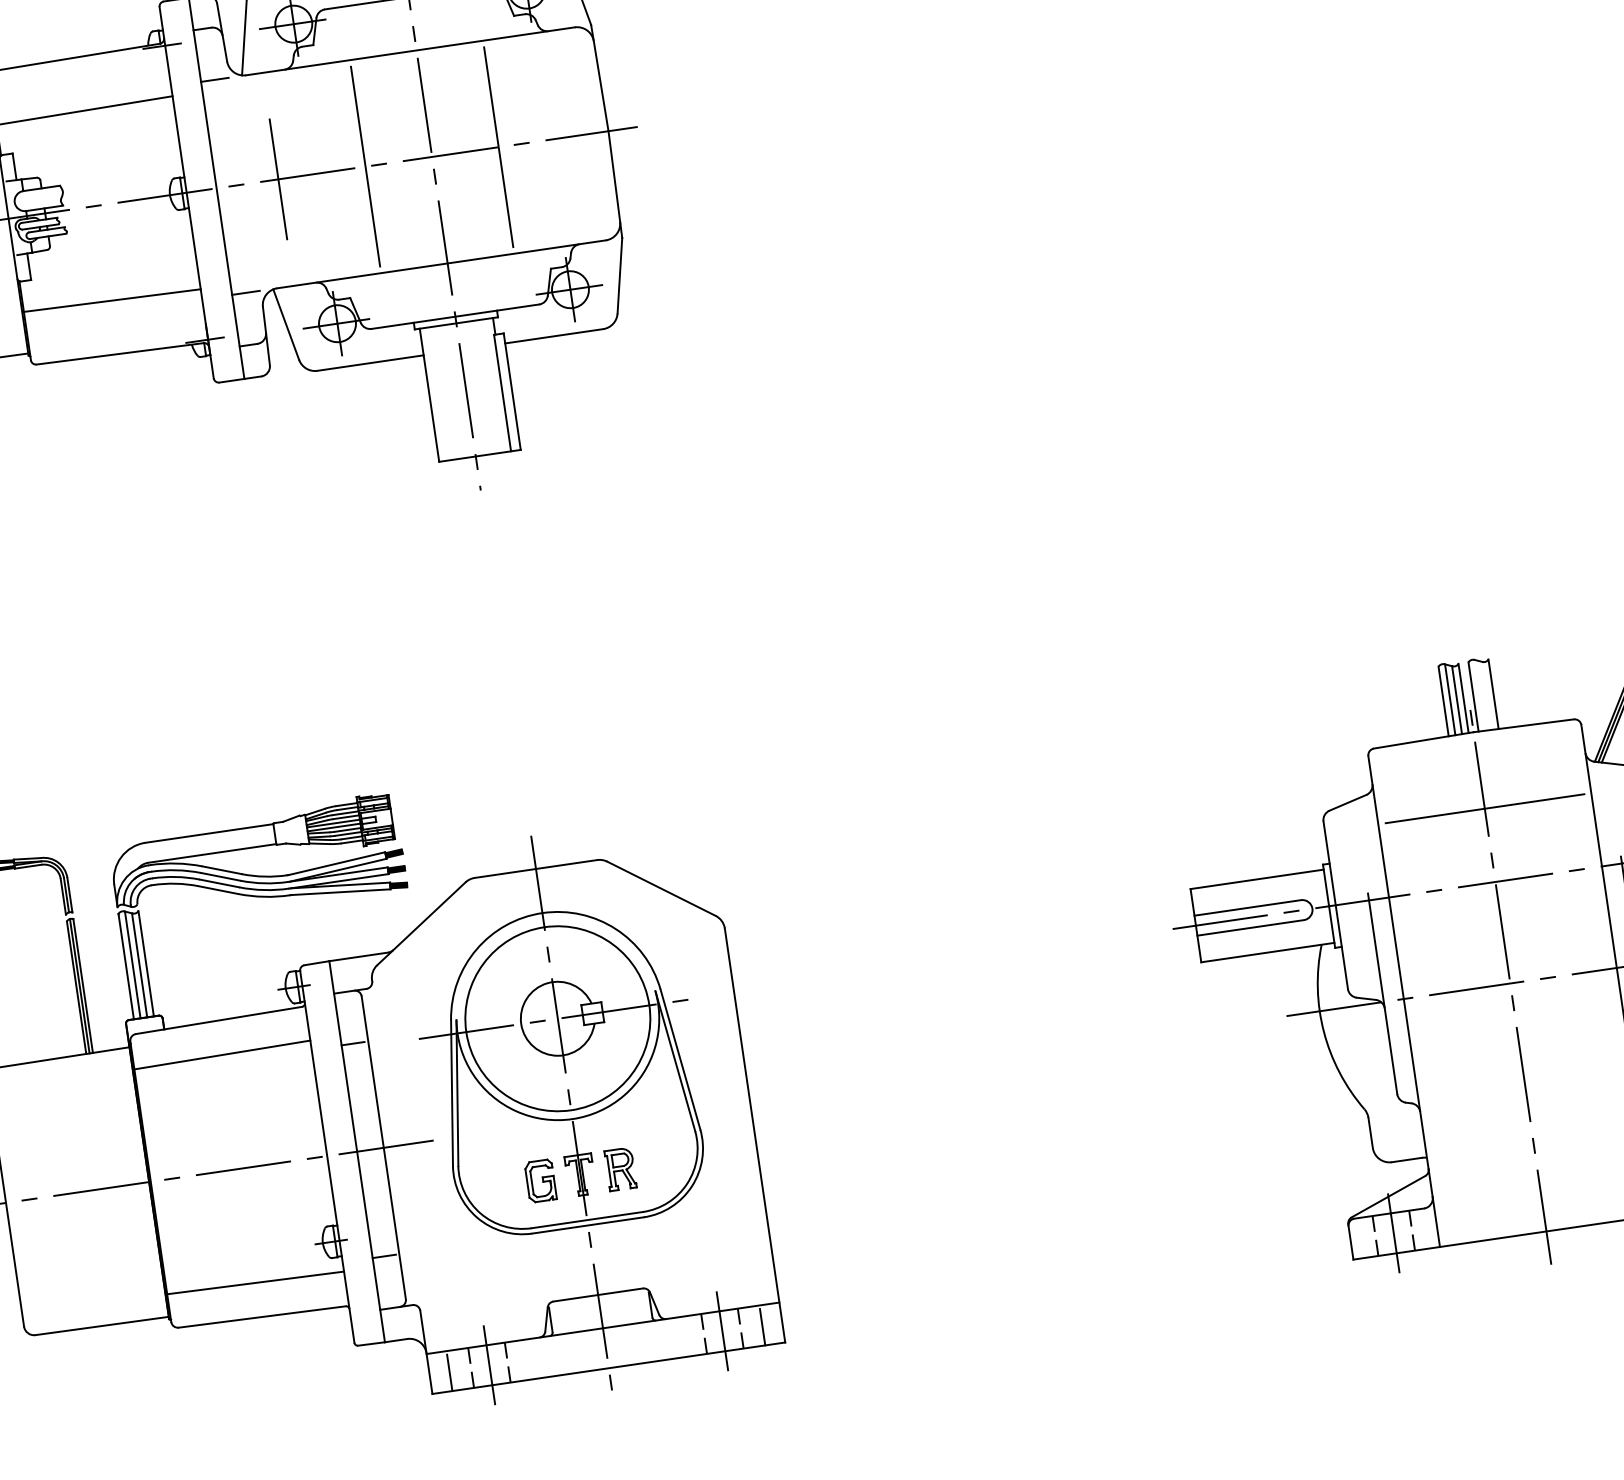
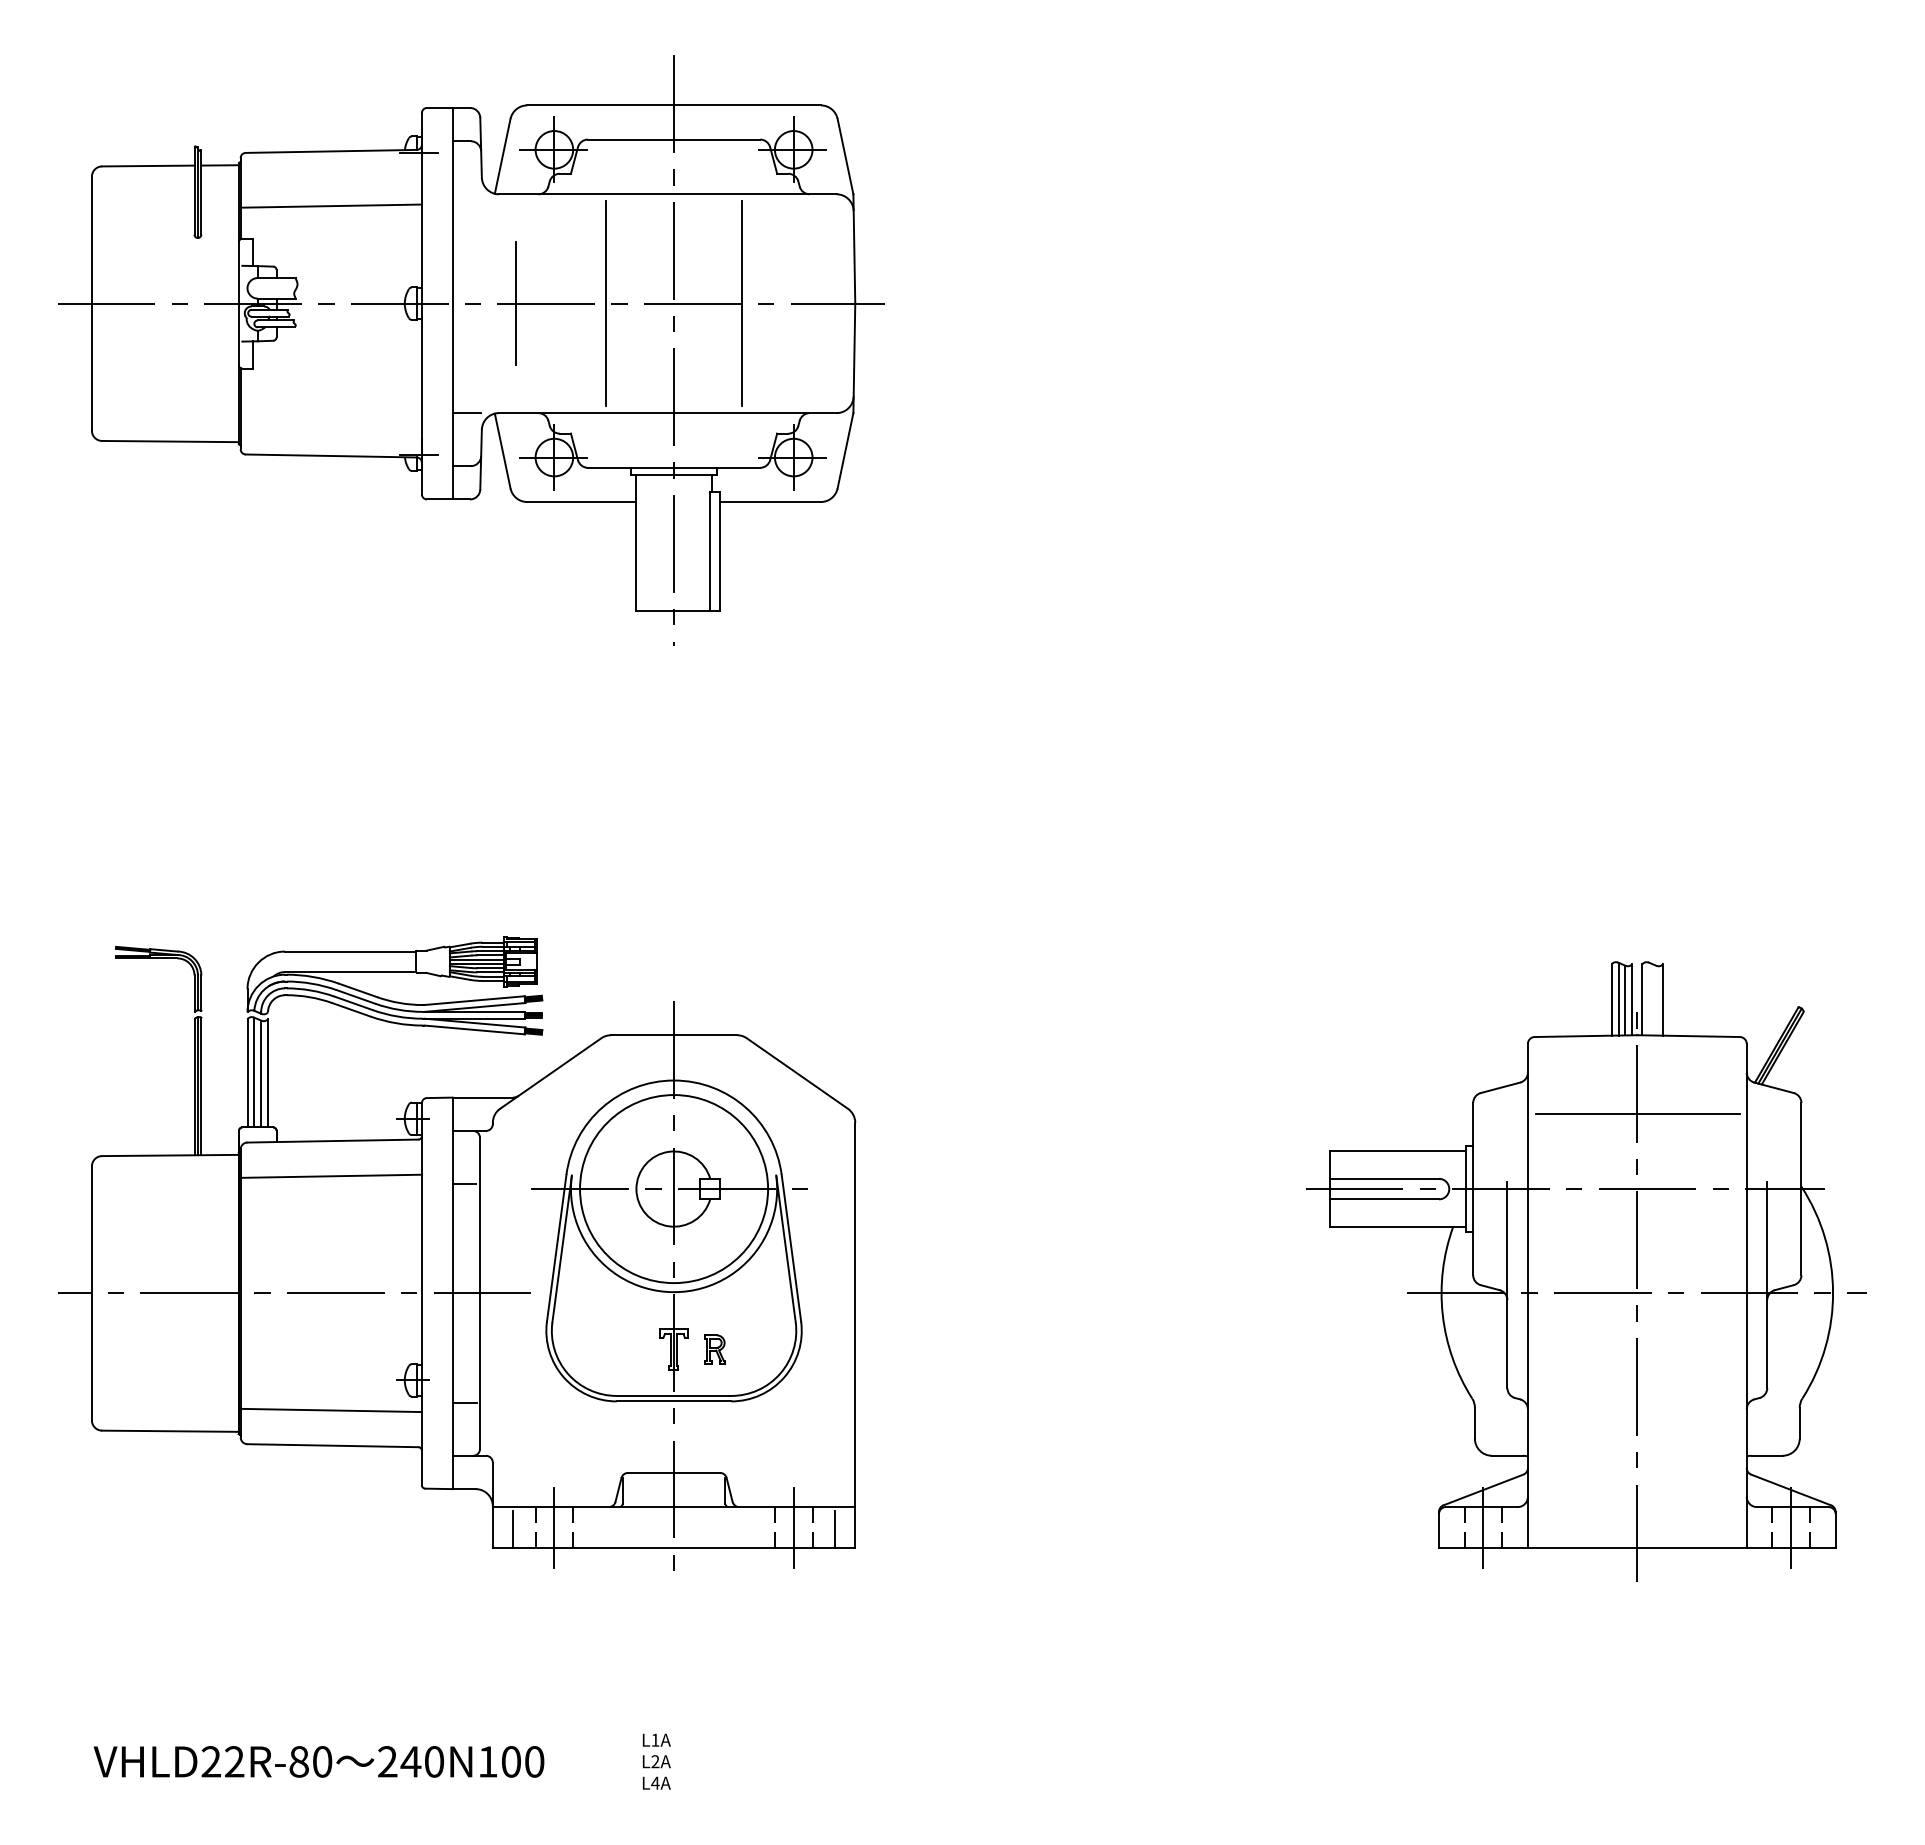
line: (214, 80) -> (466, 194), removed
line: (111, 299) -> (330, 400), removed
part: (619, 1169) -> (714, 1349), size x0.7
part: (540, 1180) -> (632, 1349), removed

